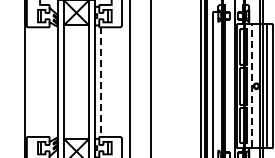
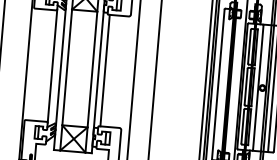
line: (49, 81) -> (52, 65), added
line: (101, 82) -> (105, 71), dashed -> solid
line: (252, 85) -> (258, 86), dashed -> solid

